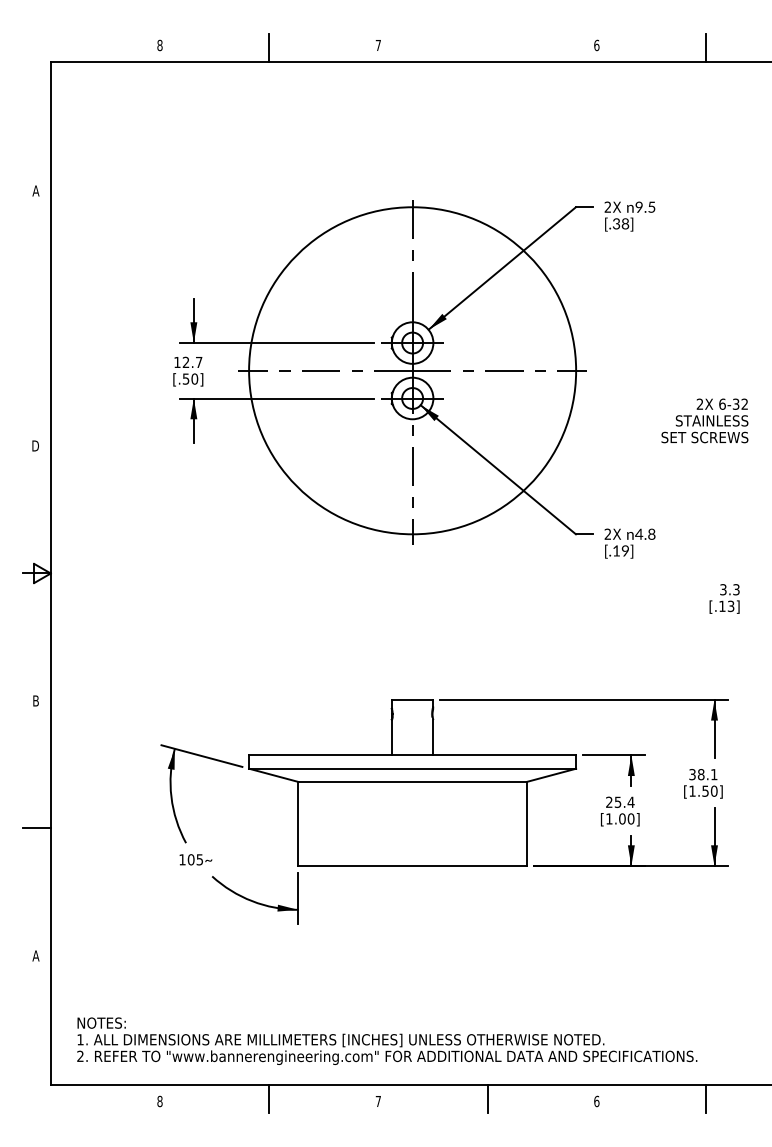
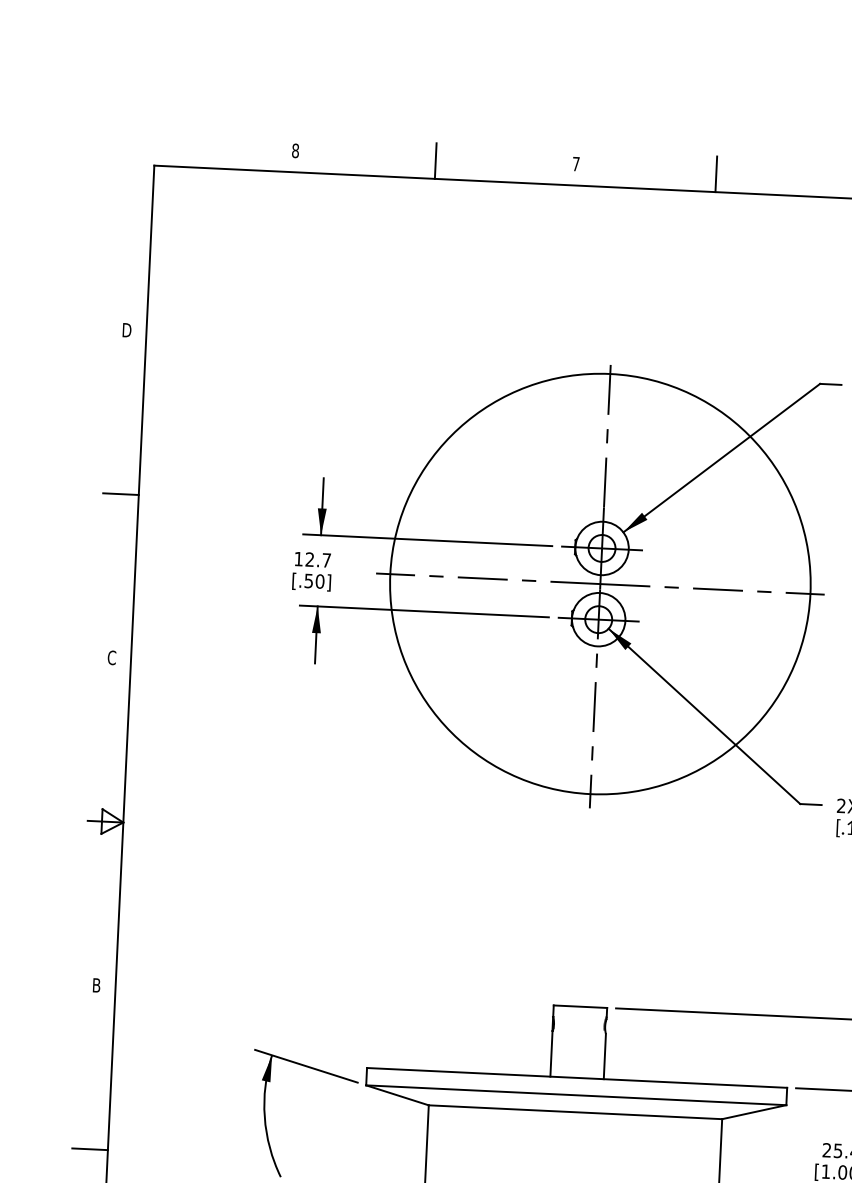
line: (487, 48) -> (716, 174), added
text: (35, 190) -> (126, 329), A -> D
line: (36, 318) -> (120, 494), added
text: (35, 445) -> (111, 657), D -> C

